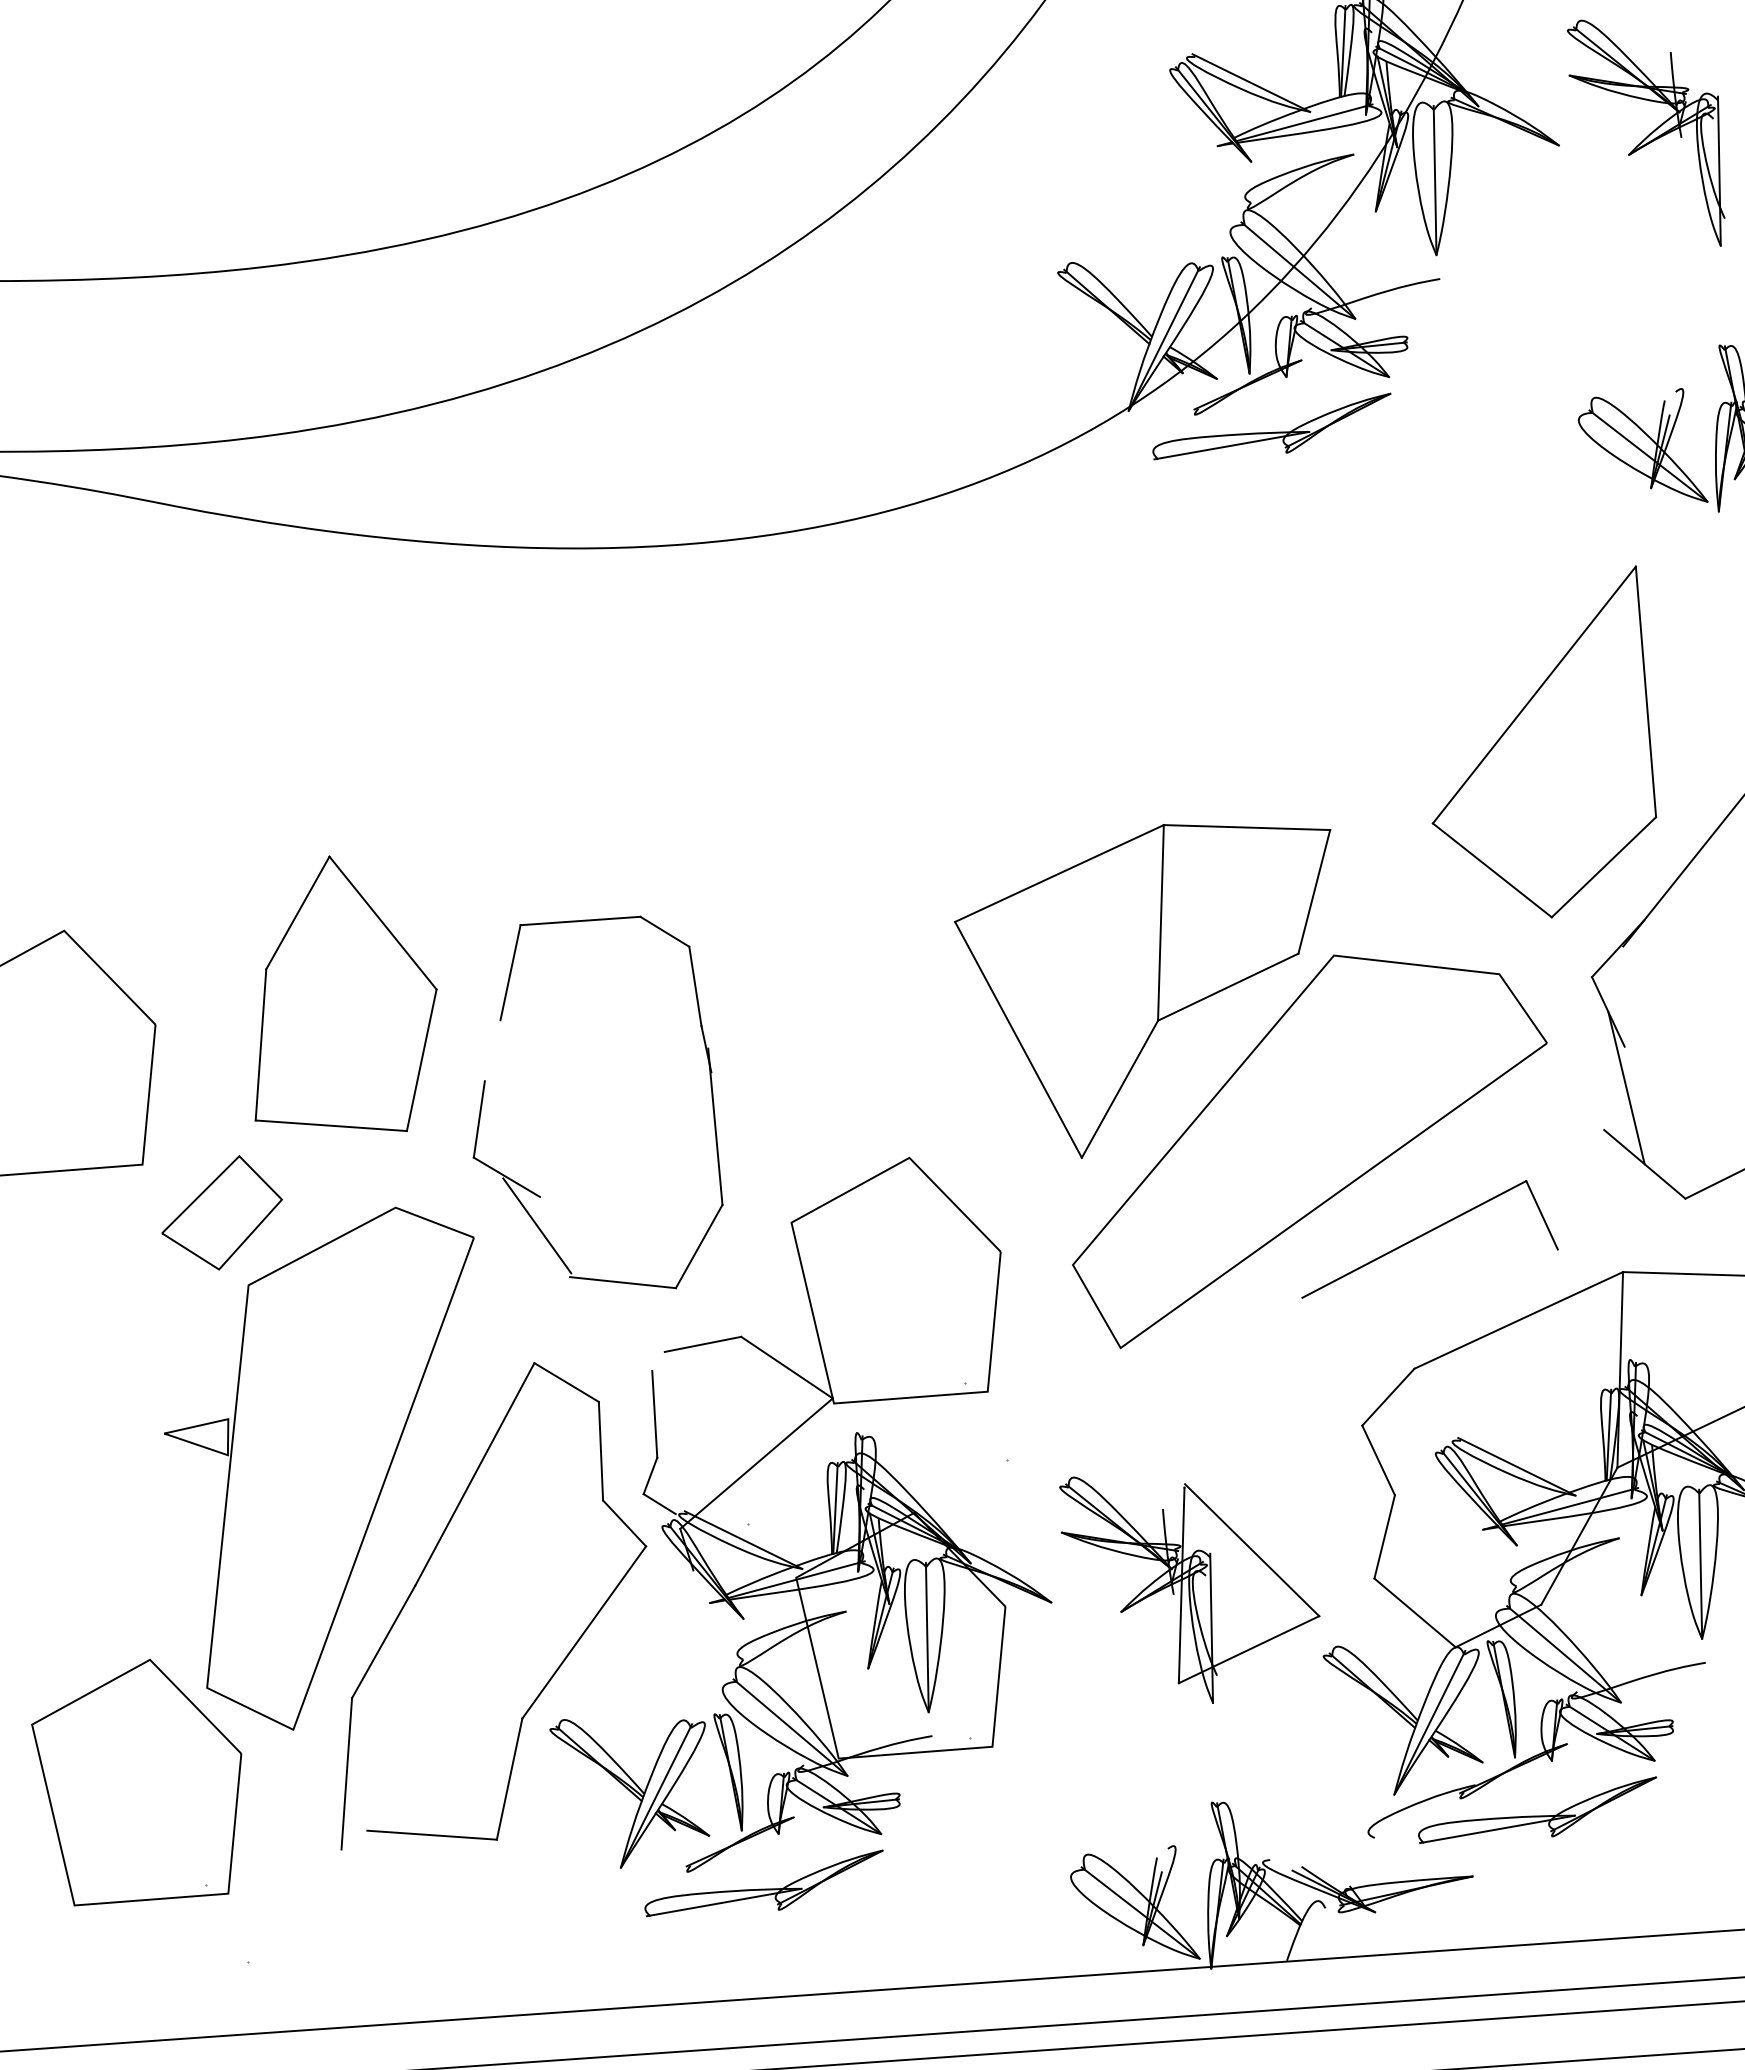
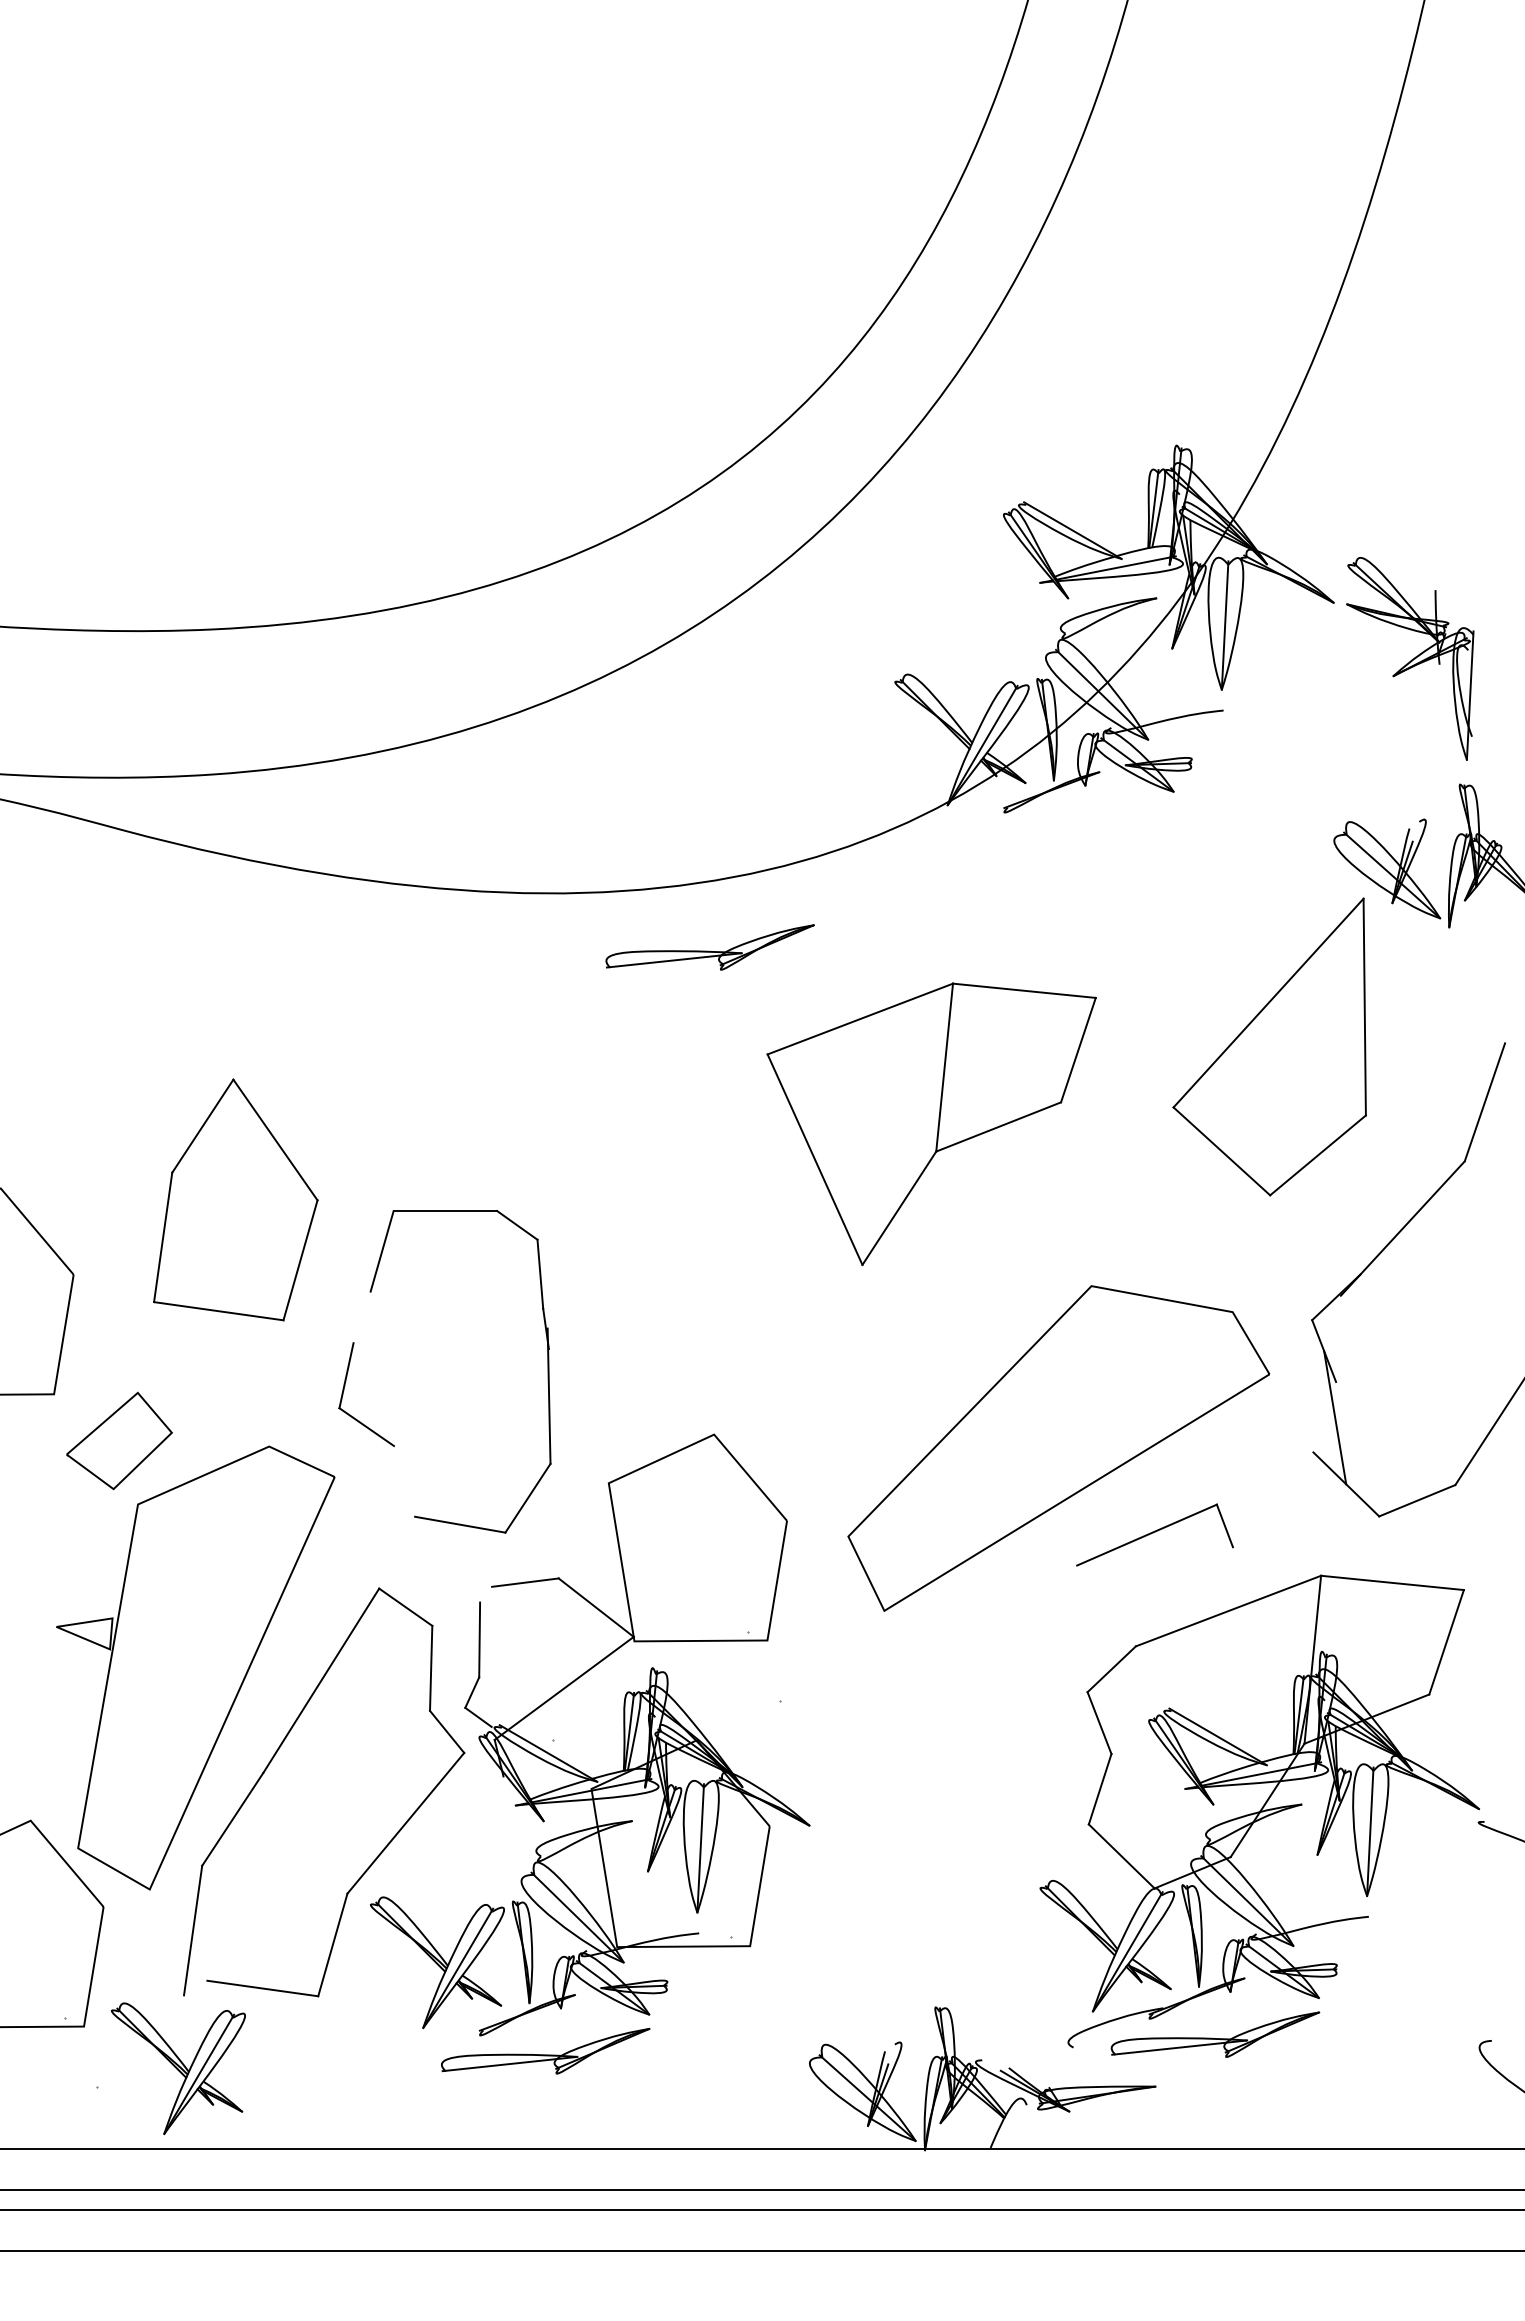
part: (1647, 133) -> (1410, 658), moved
part: (1271, 427) -> (709, 947), moved
part: (1538, 745) -> (1269, 1046), moved
part: (1150, 989) -> (931, 1124), moved
part: (341, 995) -> (235, 1199), moved
line: (536, 1225) -> (389, 1470), removed
part: (1426, 1237) -> (1154, 1534), size x0.7
part: (1190, 1586) -> (930, 1820), removed
part: (341, 1934) -> (178, 2068), added

